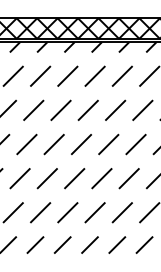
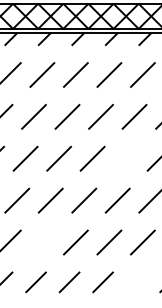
line: (108, 144) -> (125, 158), removed
line: (40, 212) -> (42, 242), removed
line: (117, 244) -> (136, 281), removed

